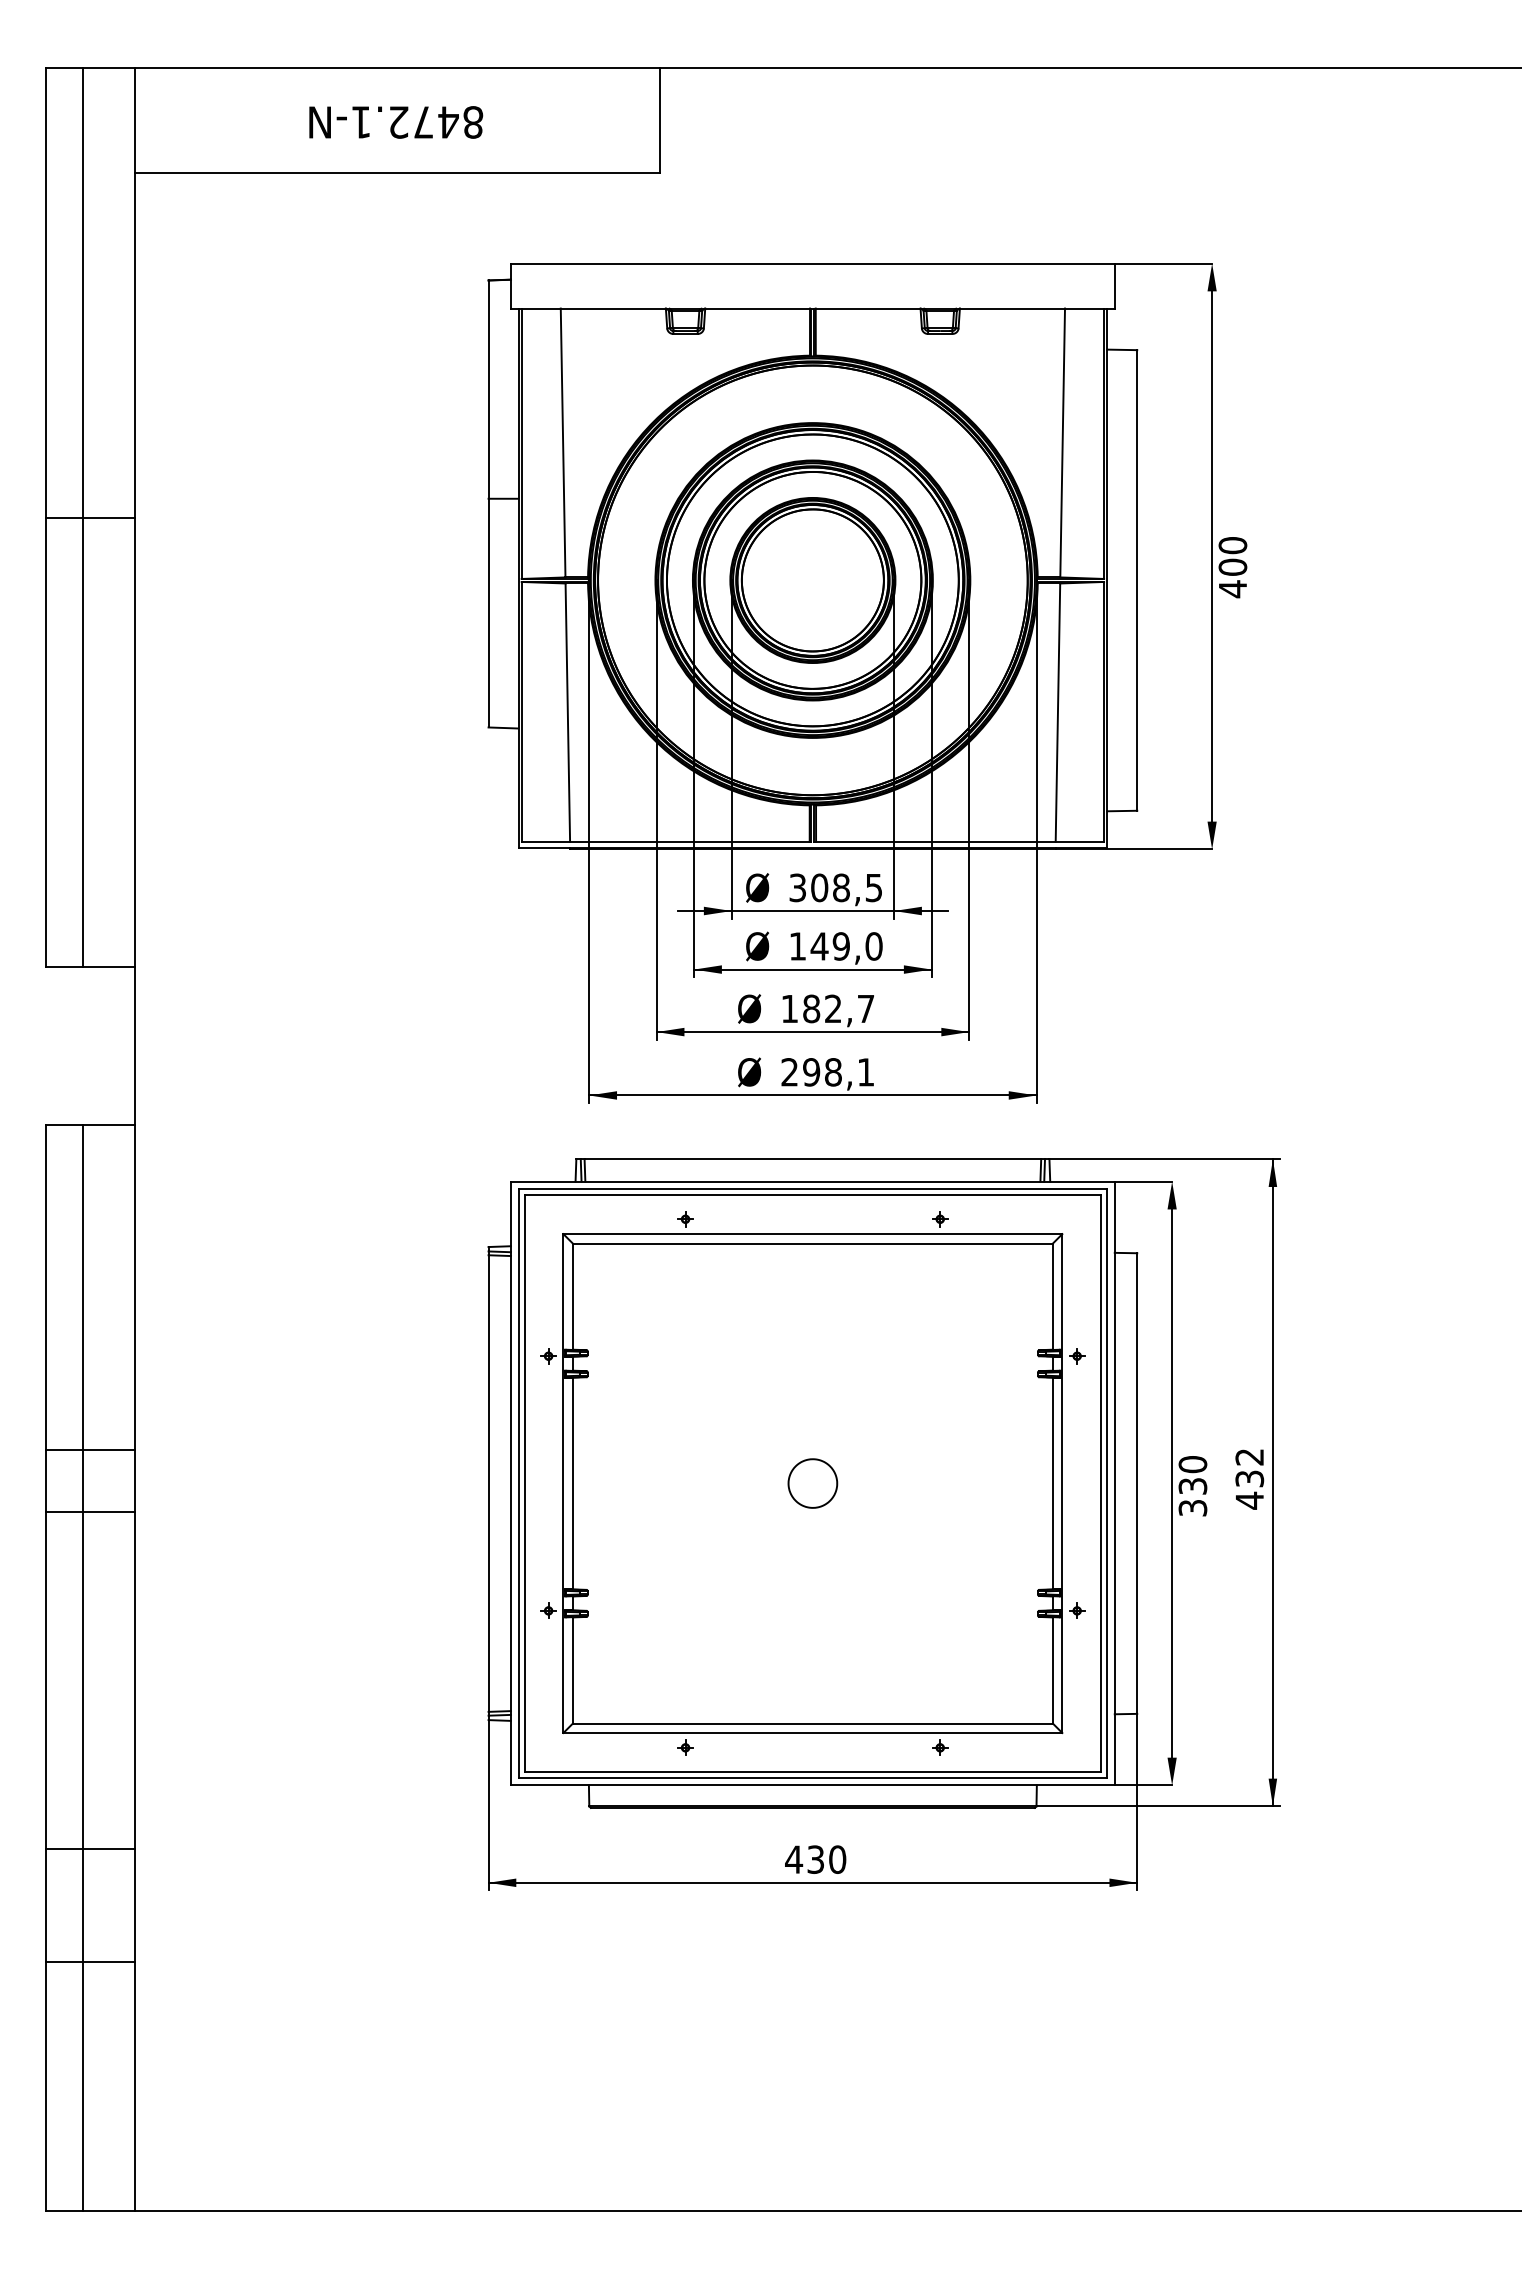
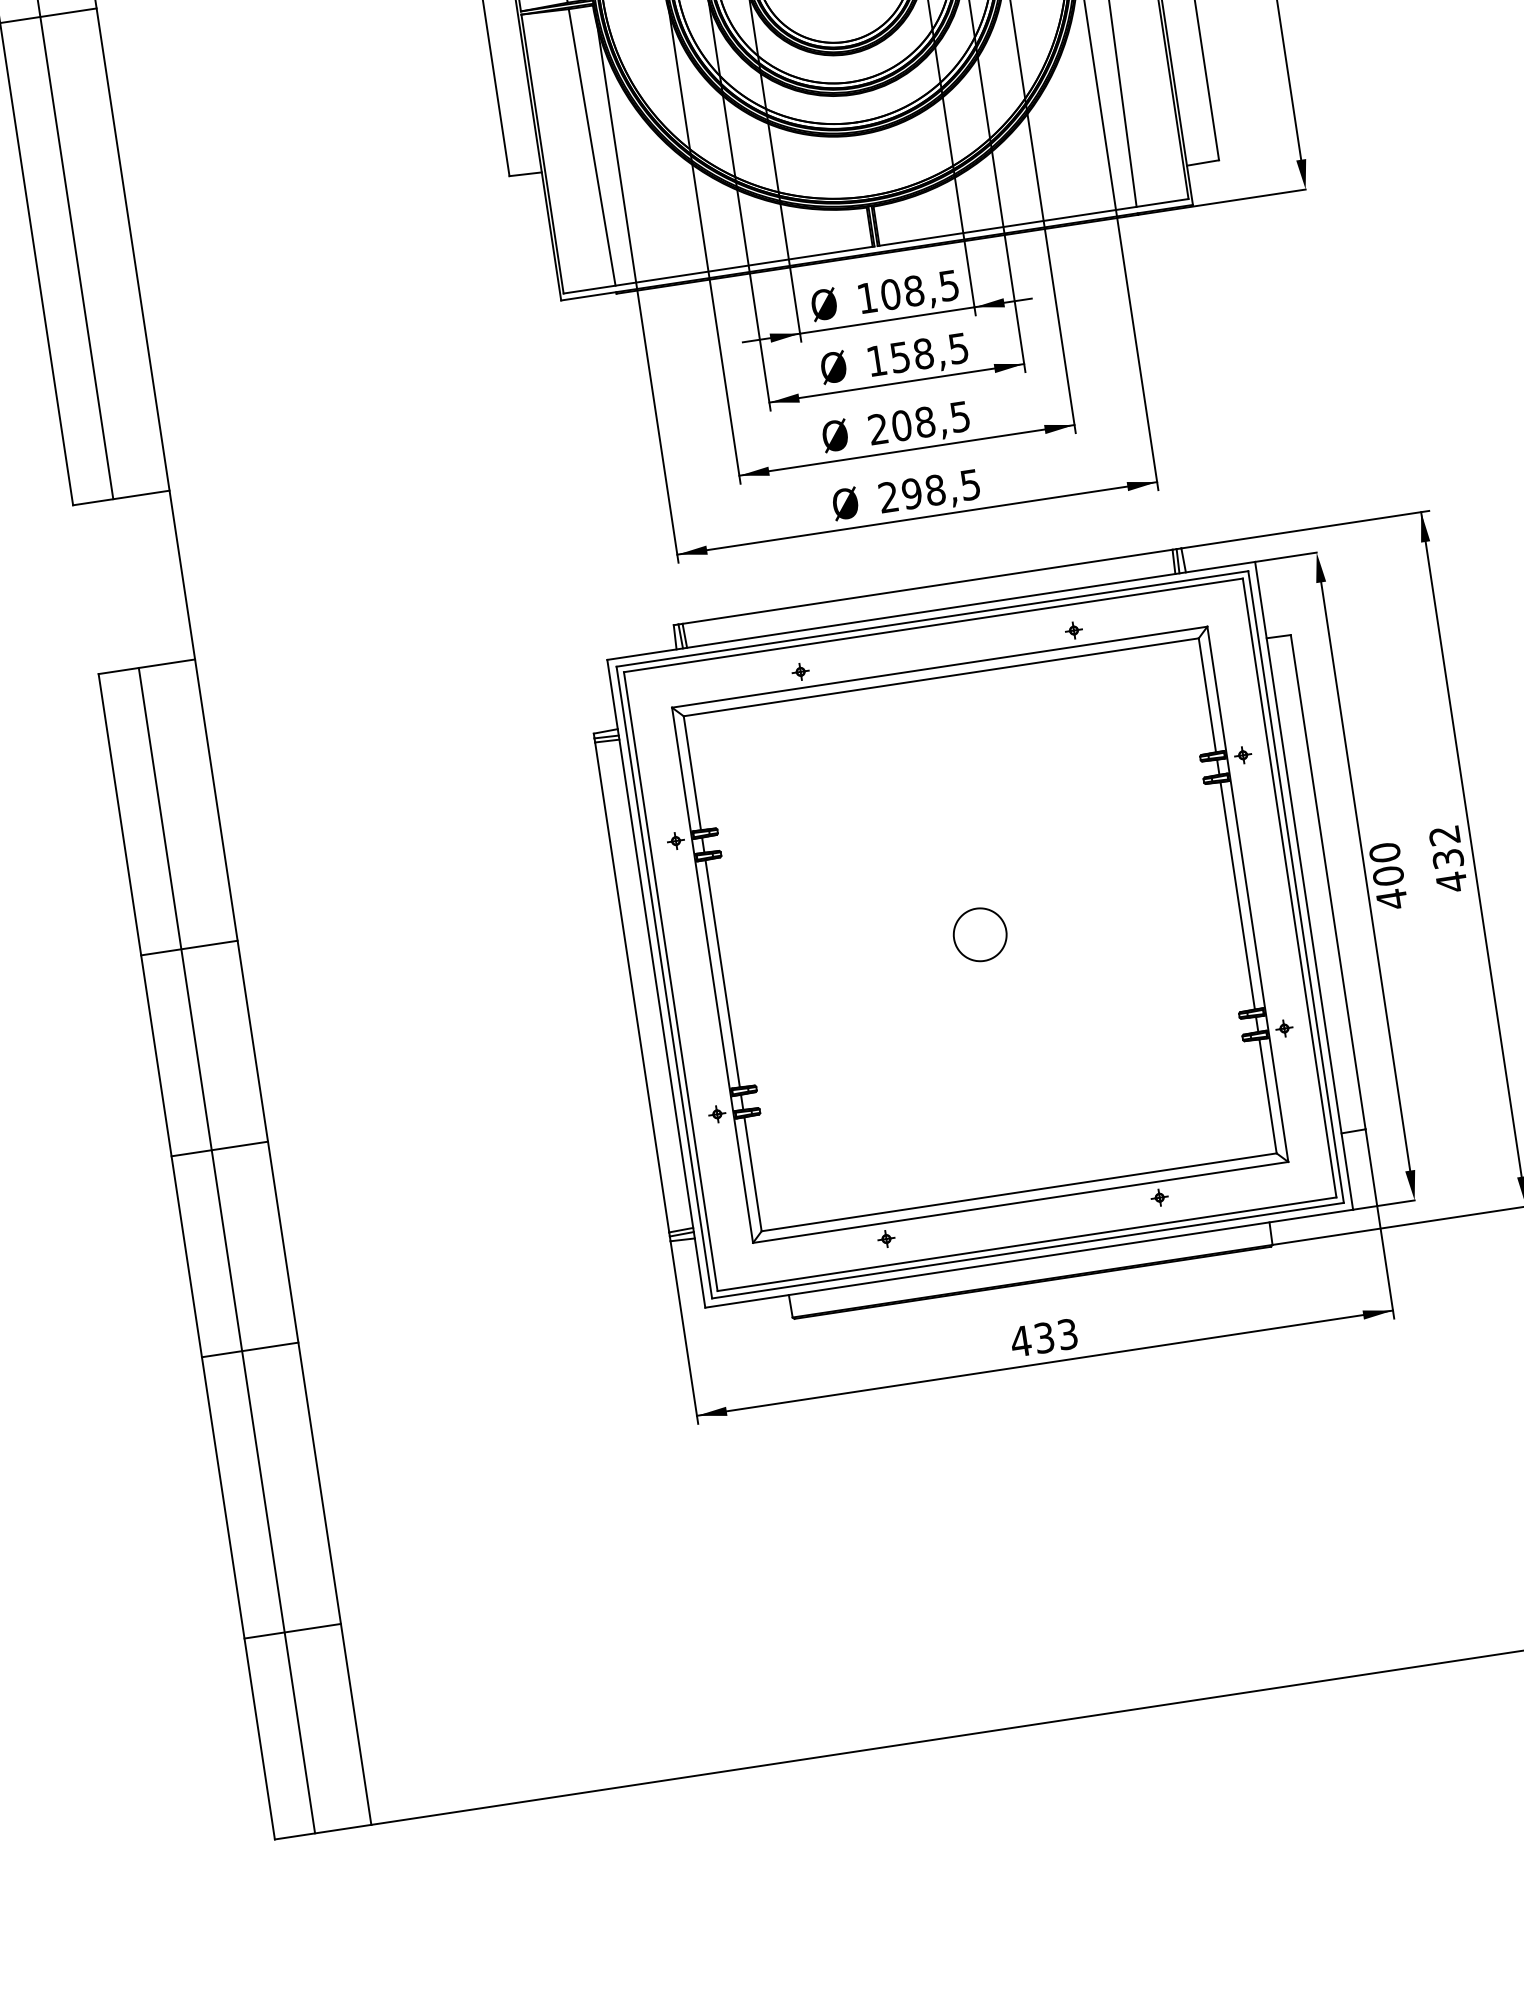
text: (797, 887) -> (866, 297), 308,5 -> 108,5
text: (846, 946) -> (929, 353), 149,0 -> 158,5
text: (827, 1008) -> (918, 422), 182,7 -> 208,5
text: (865, 1072) -> (969, 485), 298,1 -> 298,5
line: (90, 1449) -> (189, 947), moved
text: (1192, 1497) -> (1389, 888), 330 -> 400
line: (90, 1511) -> (219, 1148), moved
line: (90, 1849) -> (250, 1350), moved
text: (837, 1859) -> (1067, 1334), 430 -> 433
line: (90, 1962) -> (292, 1631), moved

